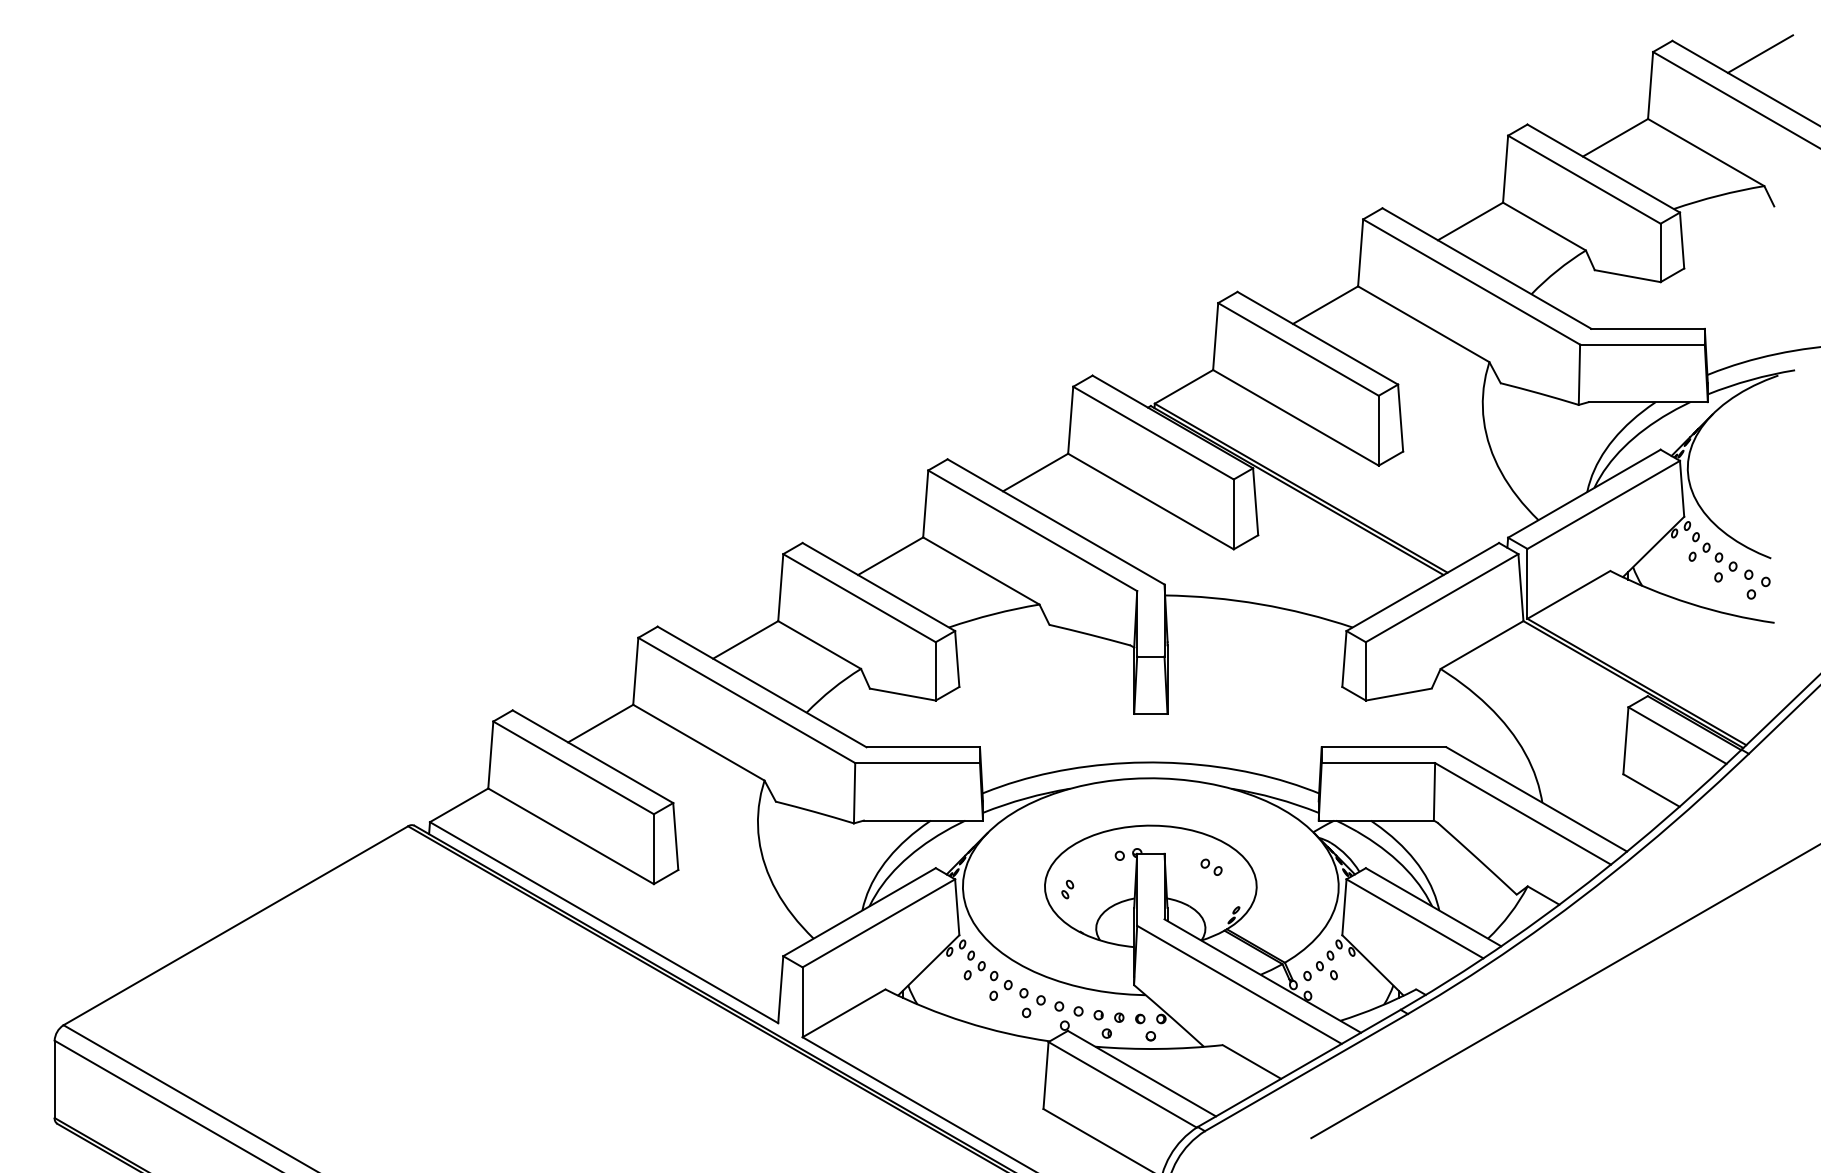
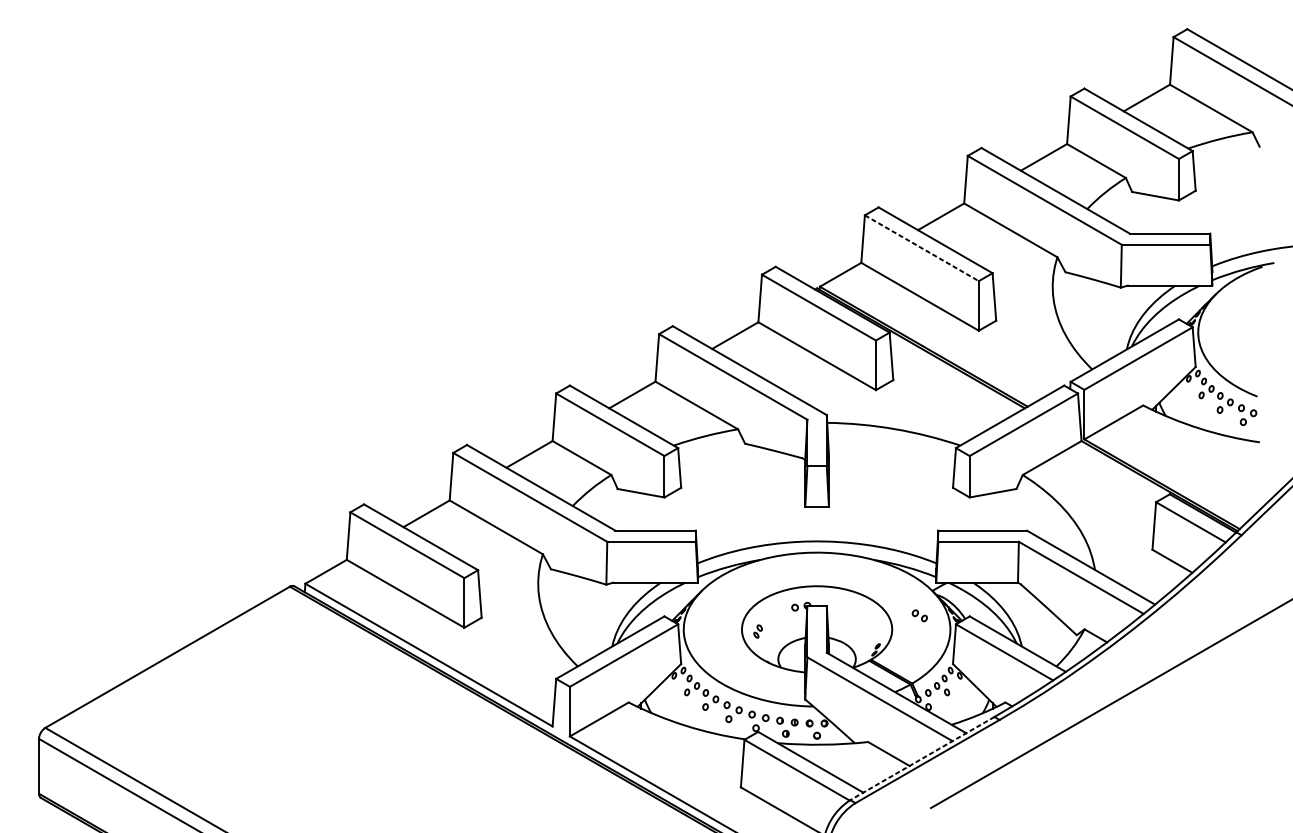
line: (1760, 53) -> (1249, 38), removed
line: (1298, 349) -> (921, 248), solid -> dashed
part: (1211, 866) -> (919, 615), moved
line: (1298, 1068) -> (921, 758), solid -> dashed

